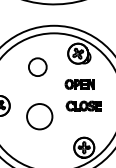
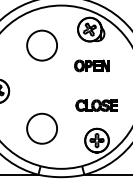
circle: (37, 66) -> (41, 44), size x1.43
part: (83, 105) -> (96, 104), moved
circle: (39, 116) -> (41, 128), moved

